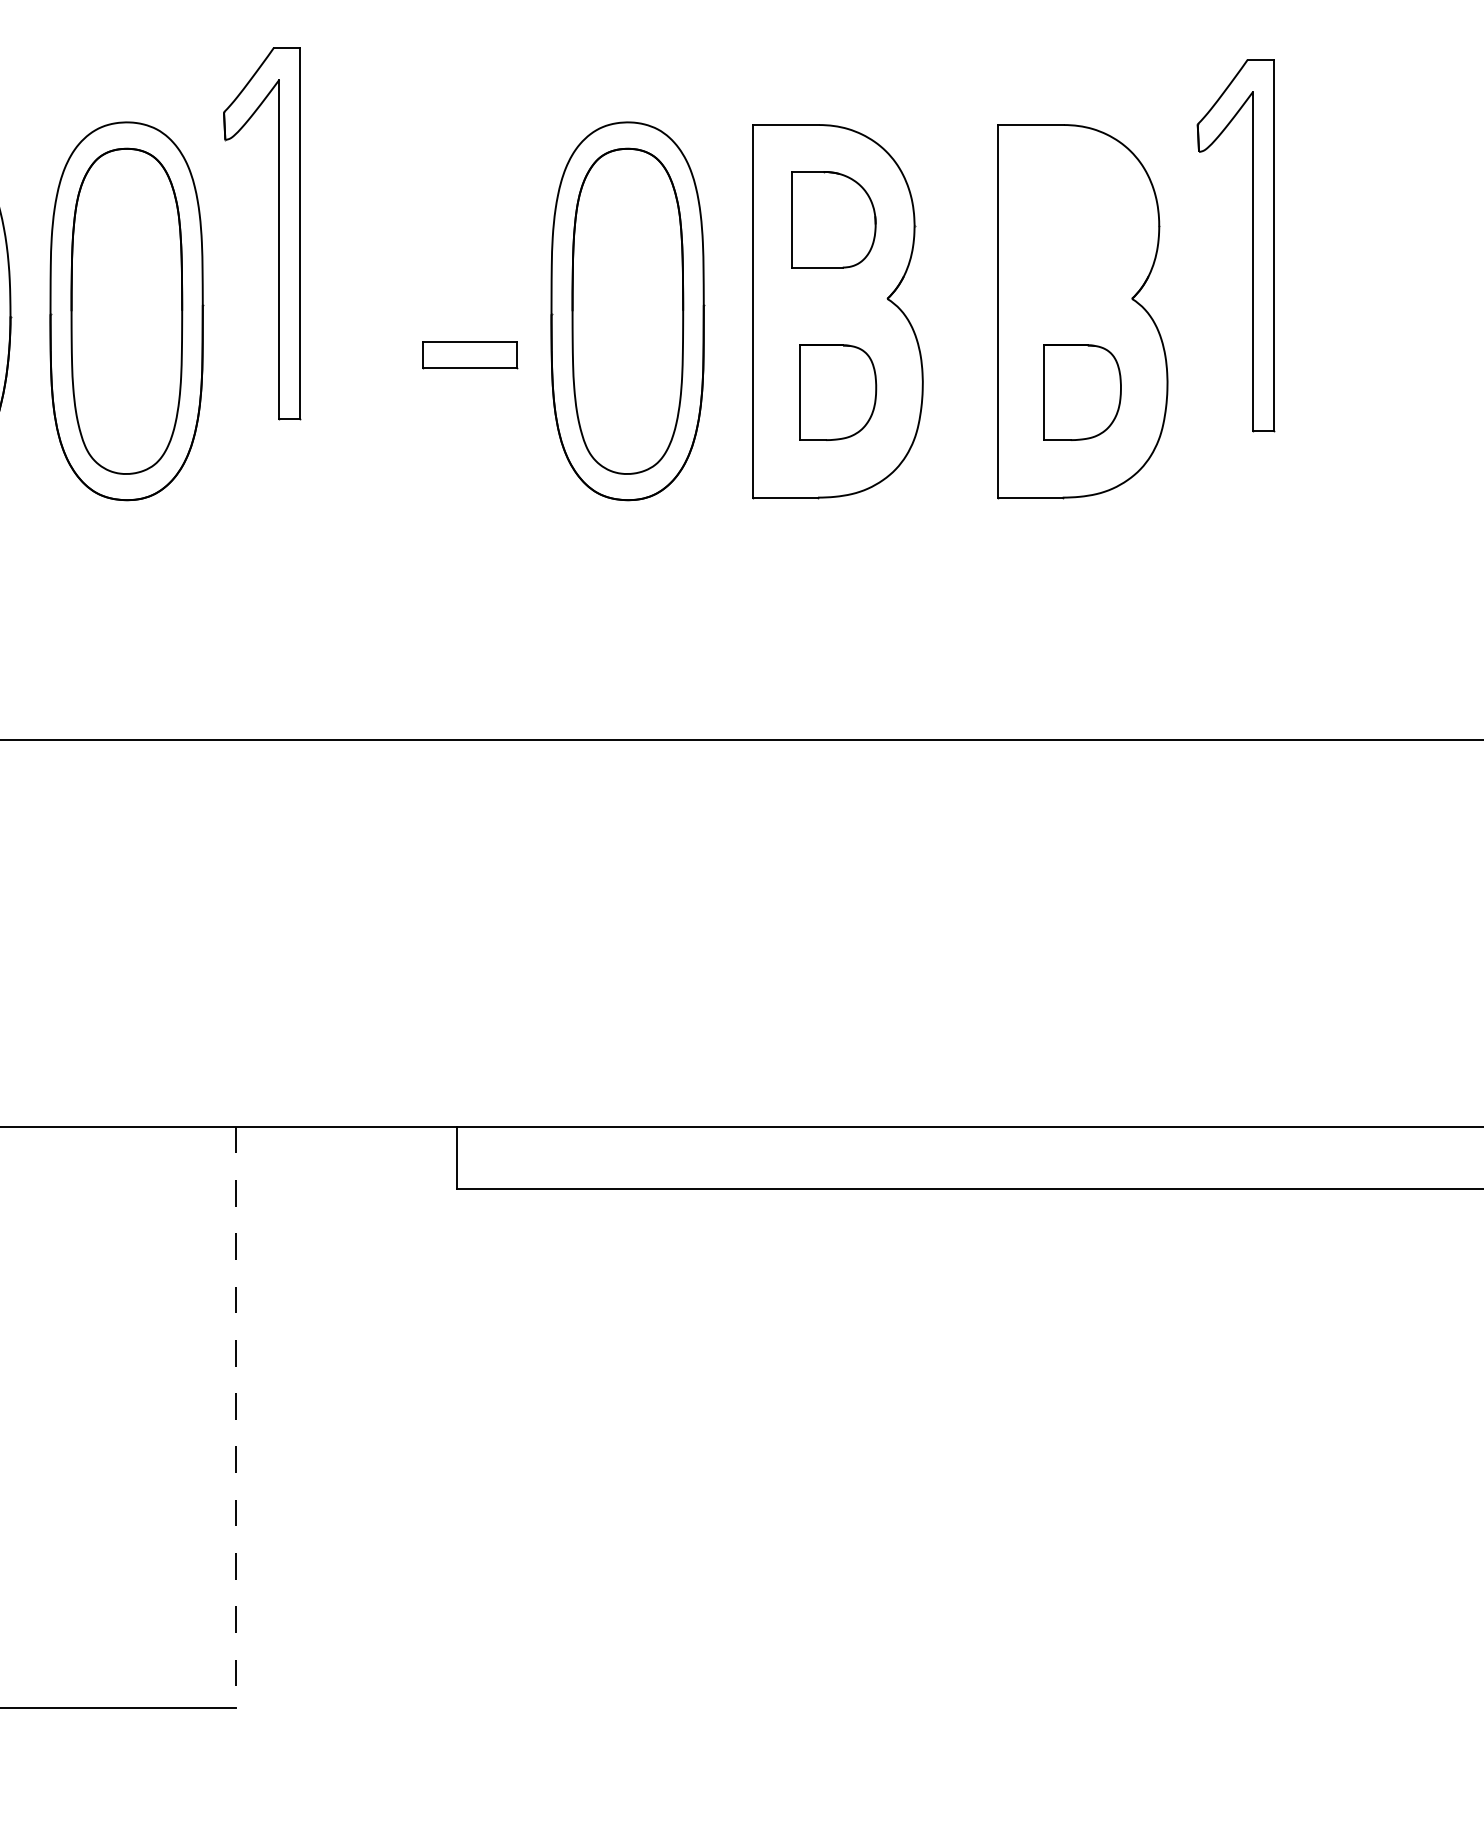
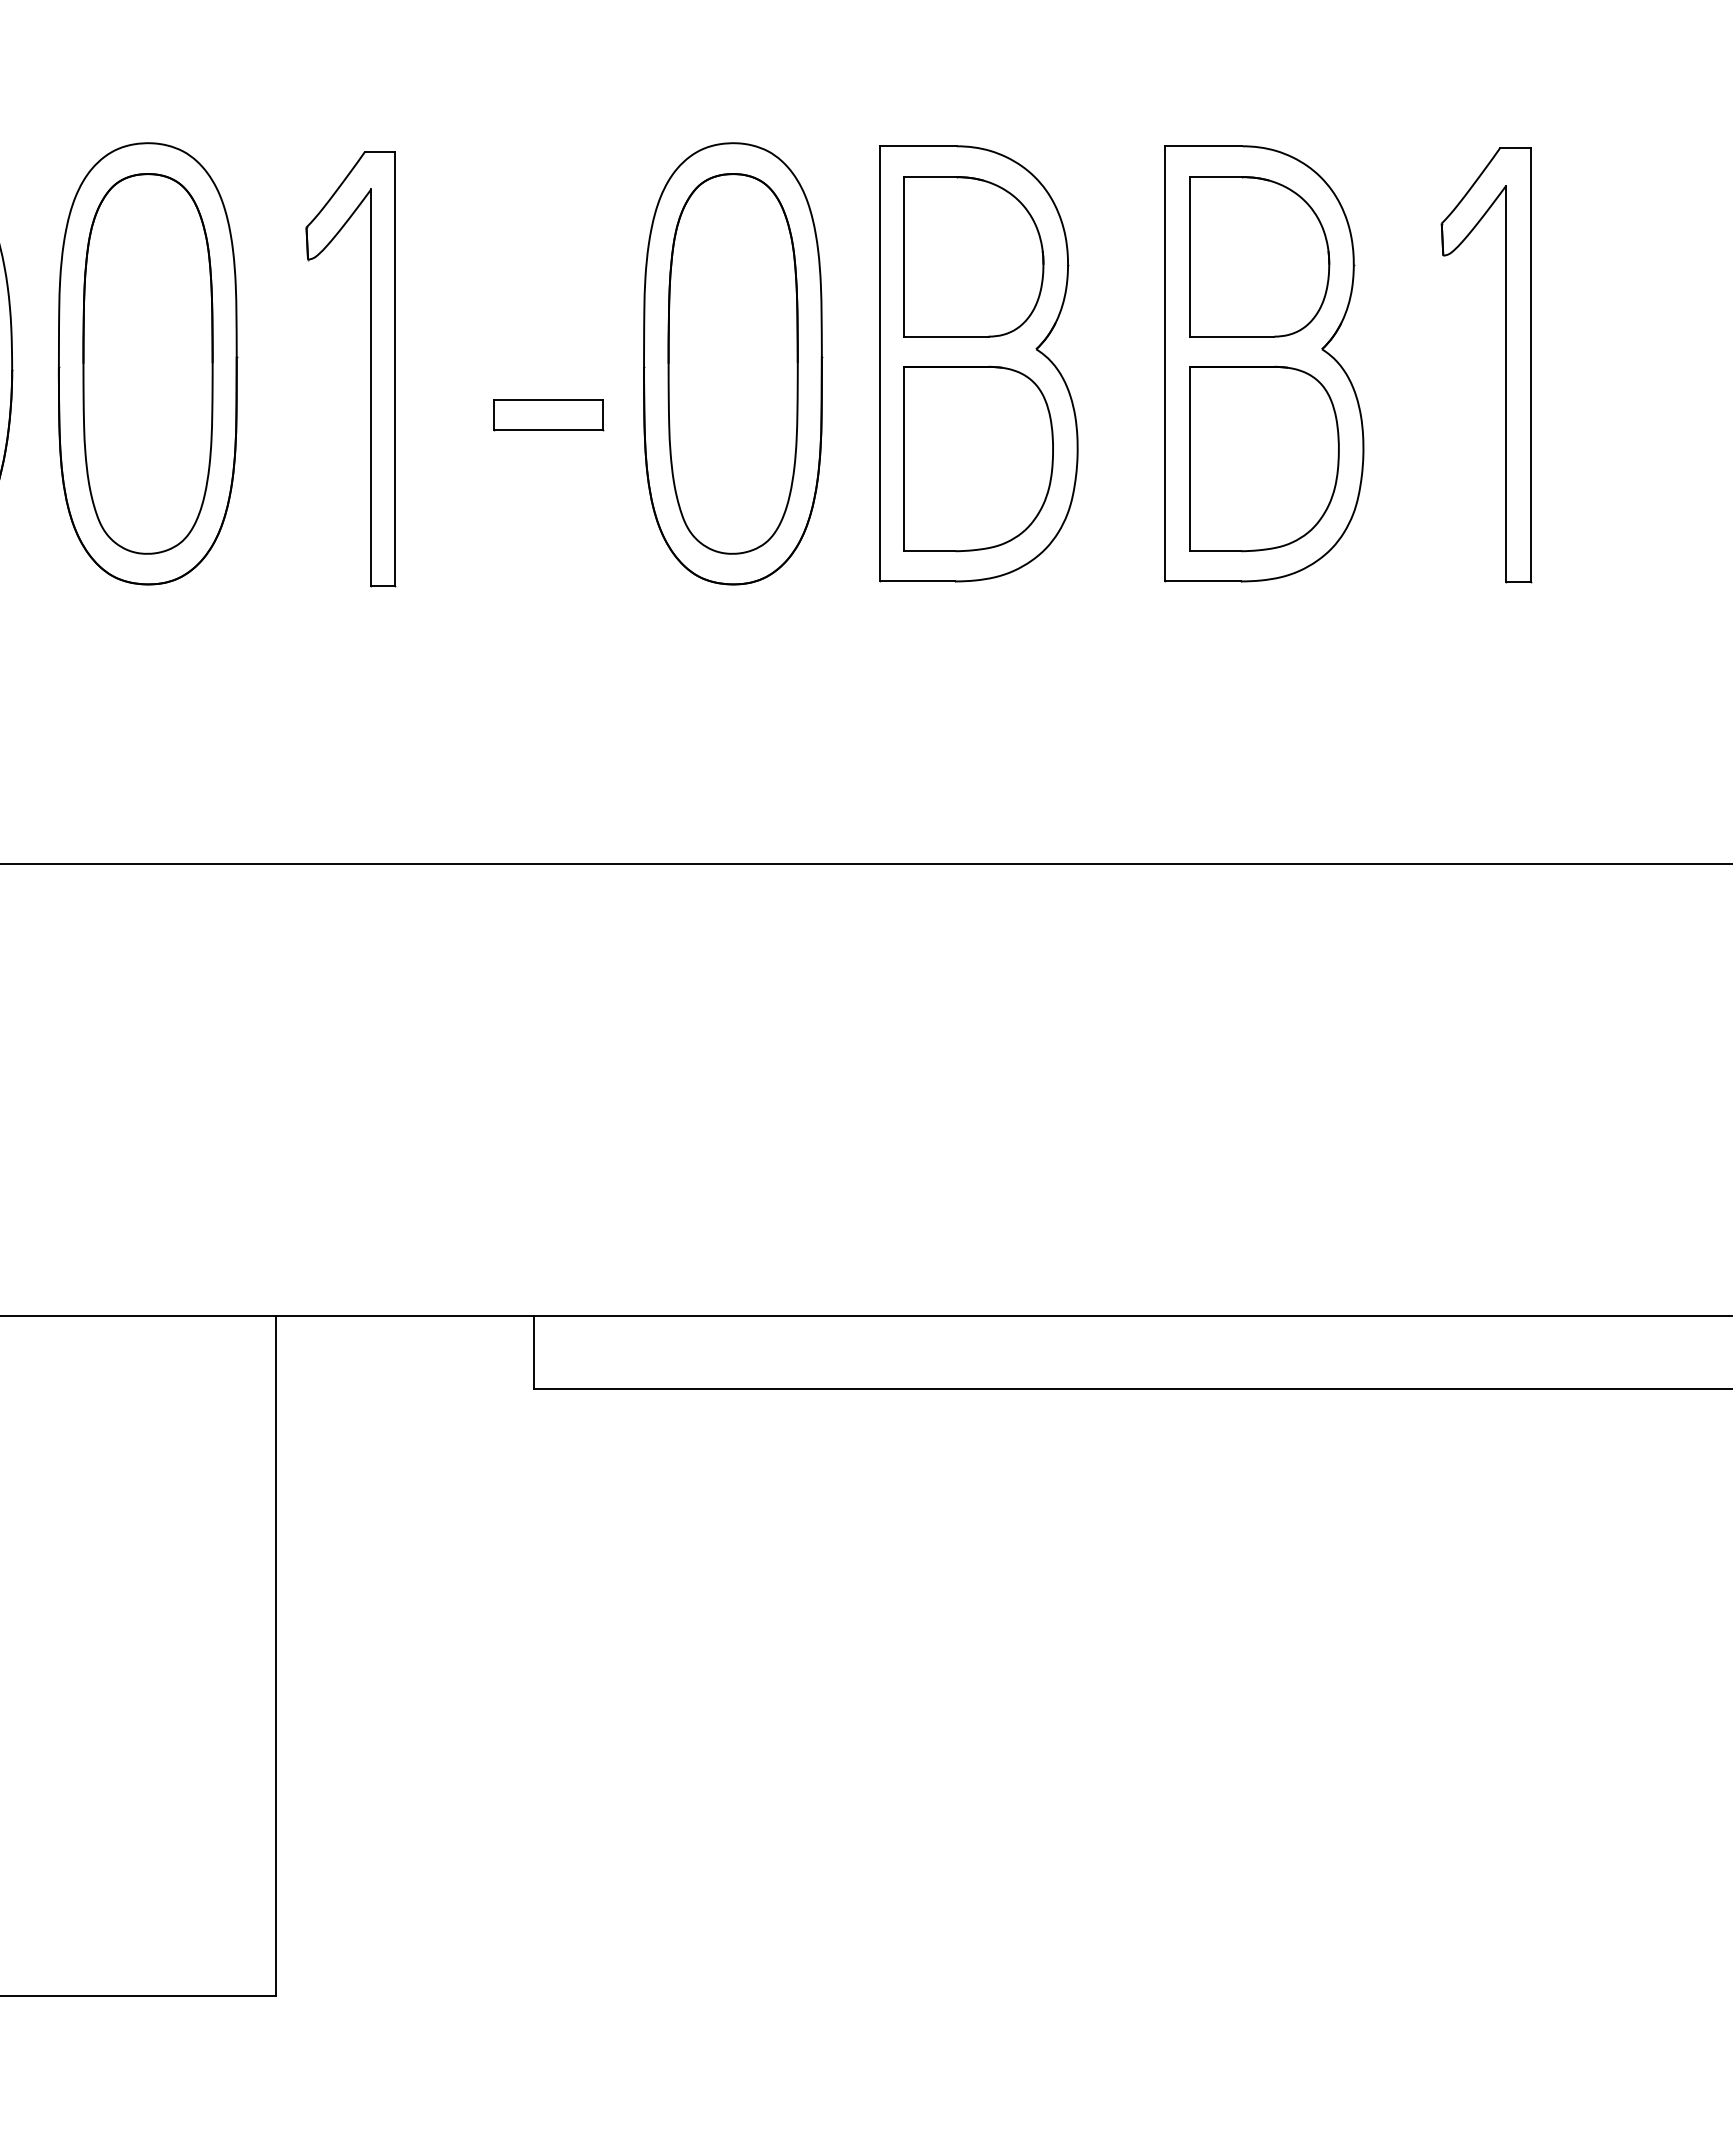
part: (833, 219) -> (973, 256), size x1.43
part: (1078, 219) -> (1259, 256), added
part: (278, 233) -> (370, 369), moved
part: (1252, 245) -> (1505, 365), moved
part: (837, 392) -> (978, 458), size x1.67
part: (1082, 392) -> (1264, 458), size x1.67
line: (235, 1417) -> (275, 1655), dashed -> solid

